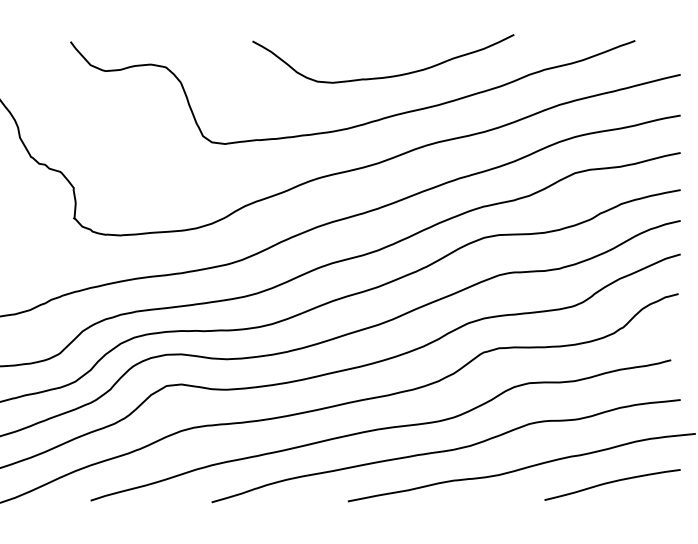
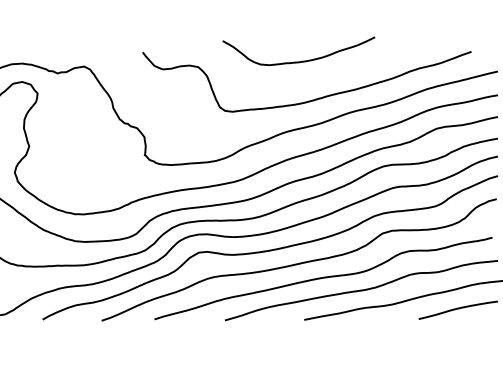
curve: (389, 74) -> (302, 60), moved

